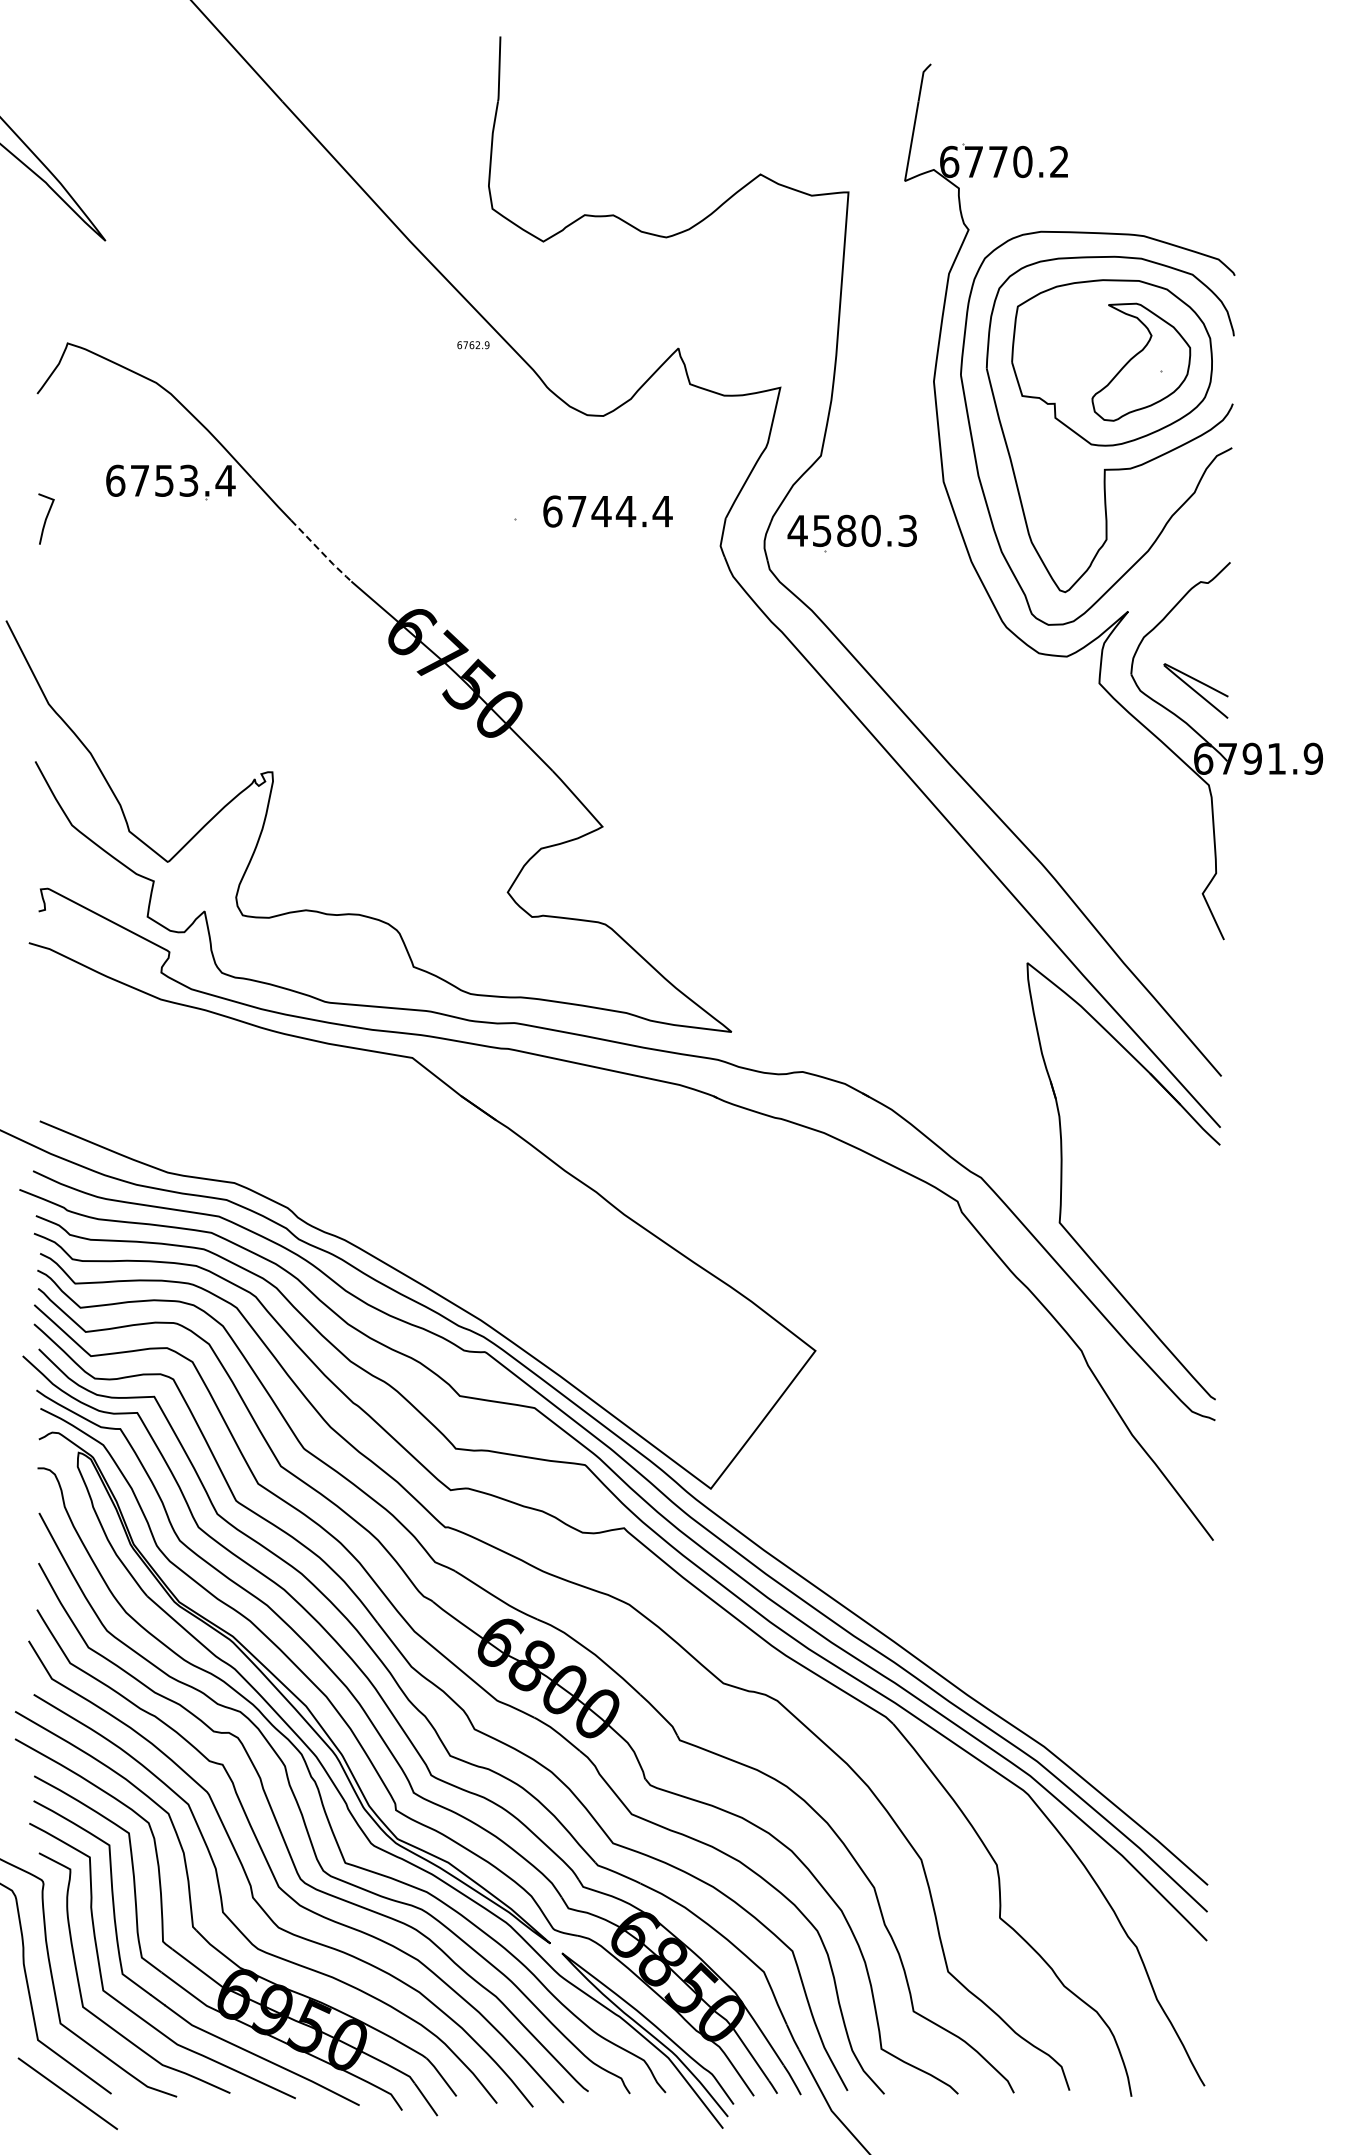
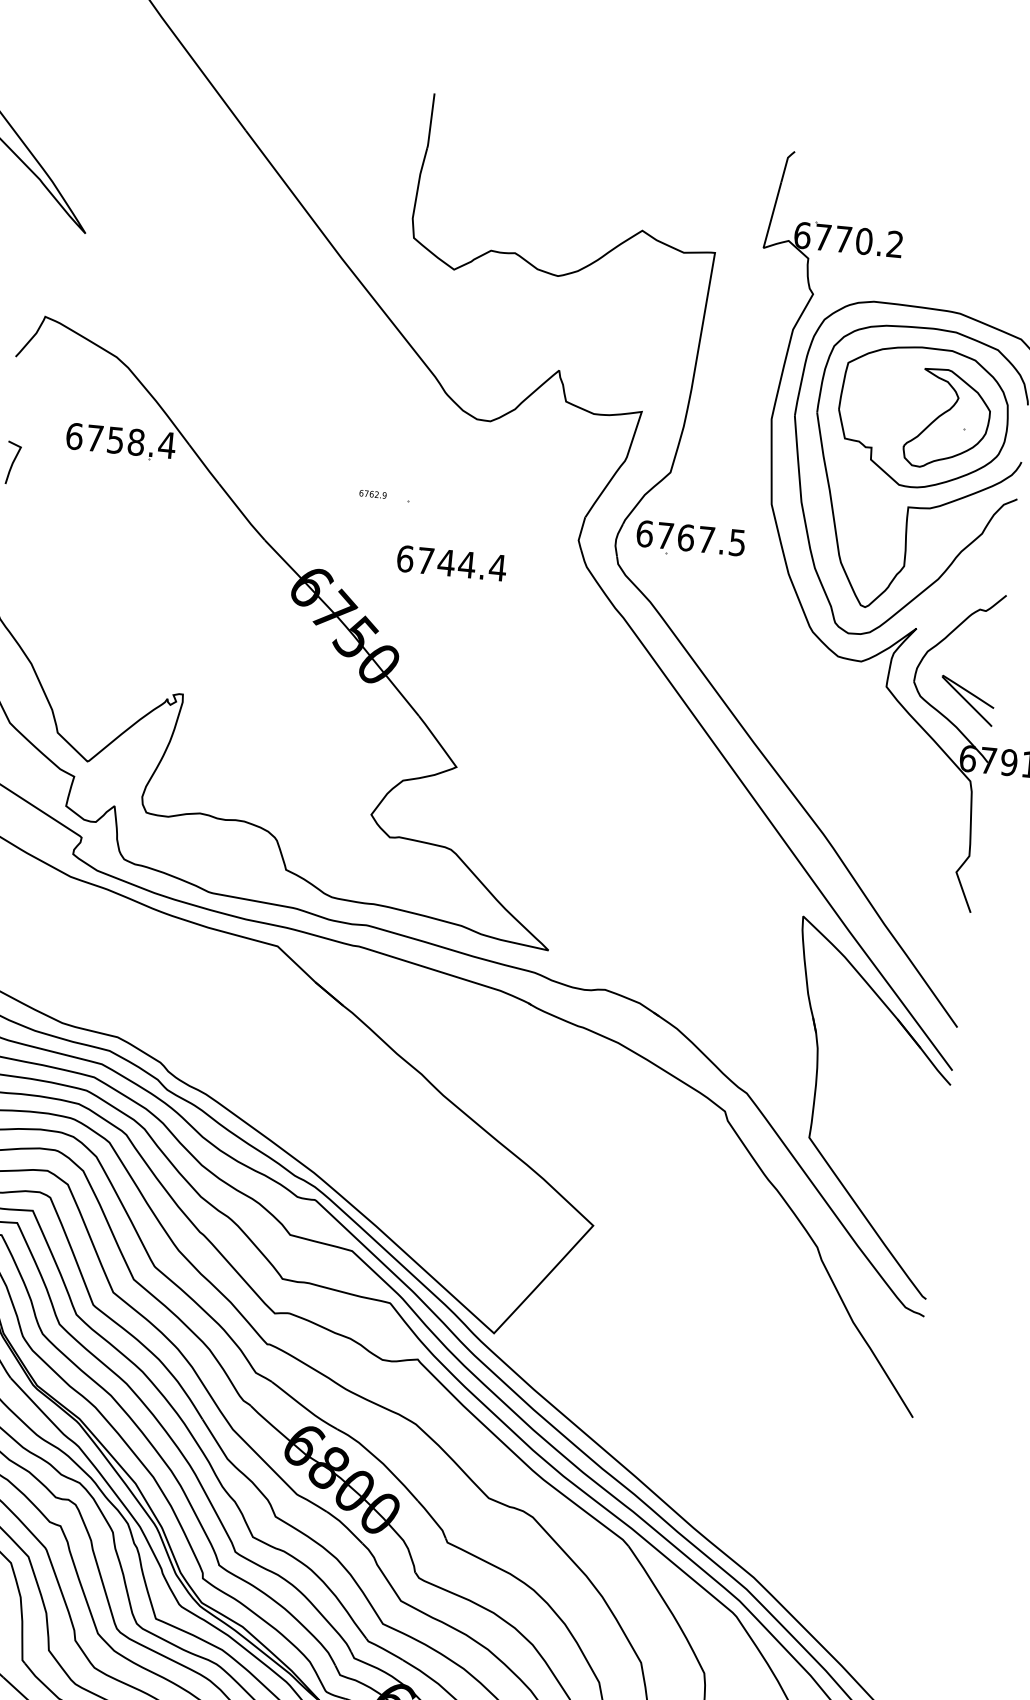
text: (473, 345) -> (373, 494), moved
text: (188, 480) -> (135, 442), 6753.4 -> 6758.4
part: (607, 511) -> (451, 563), moved
text: (851, 530) -> (690, 537), 4580.3 -> 6767.5
line: (322, 552) -> (242, 513), dashed -> solid

